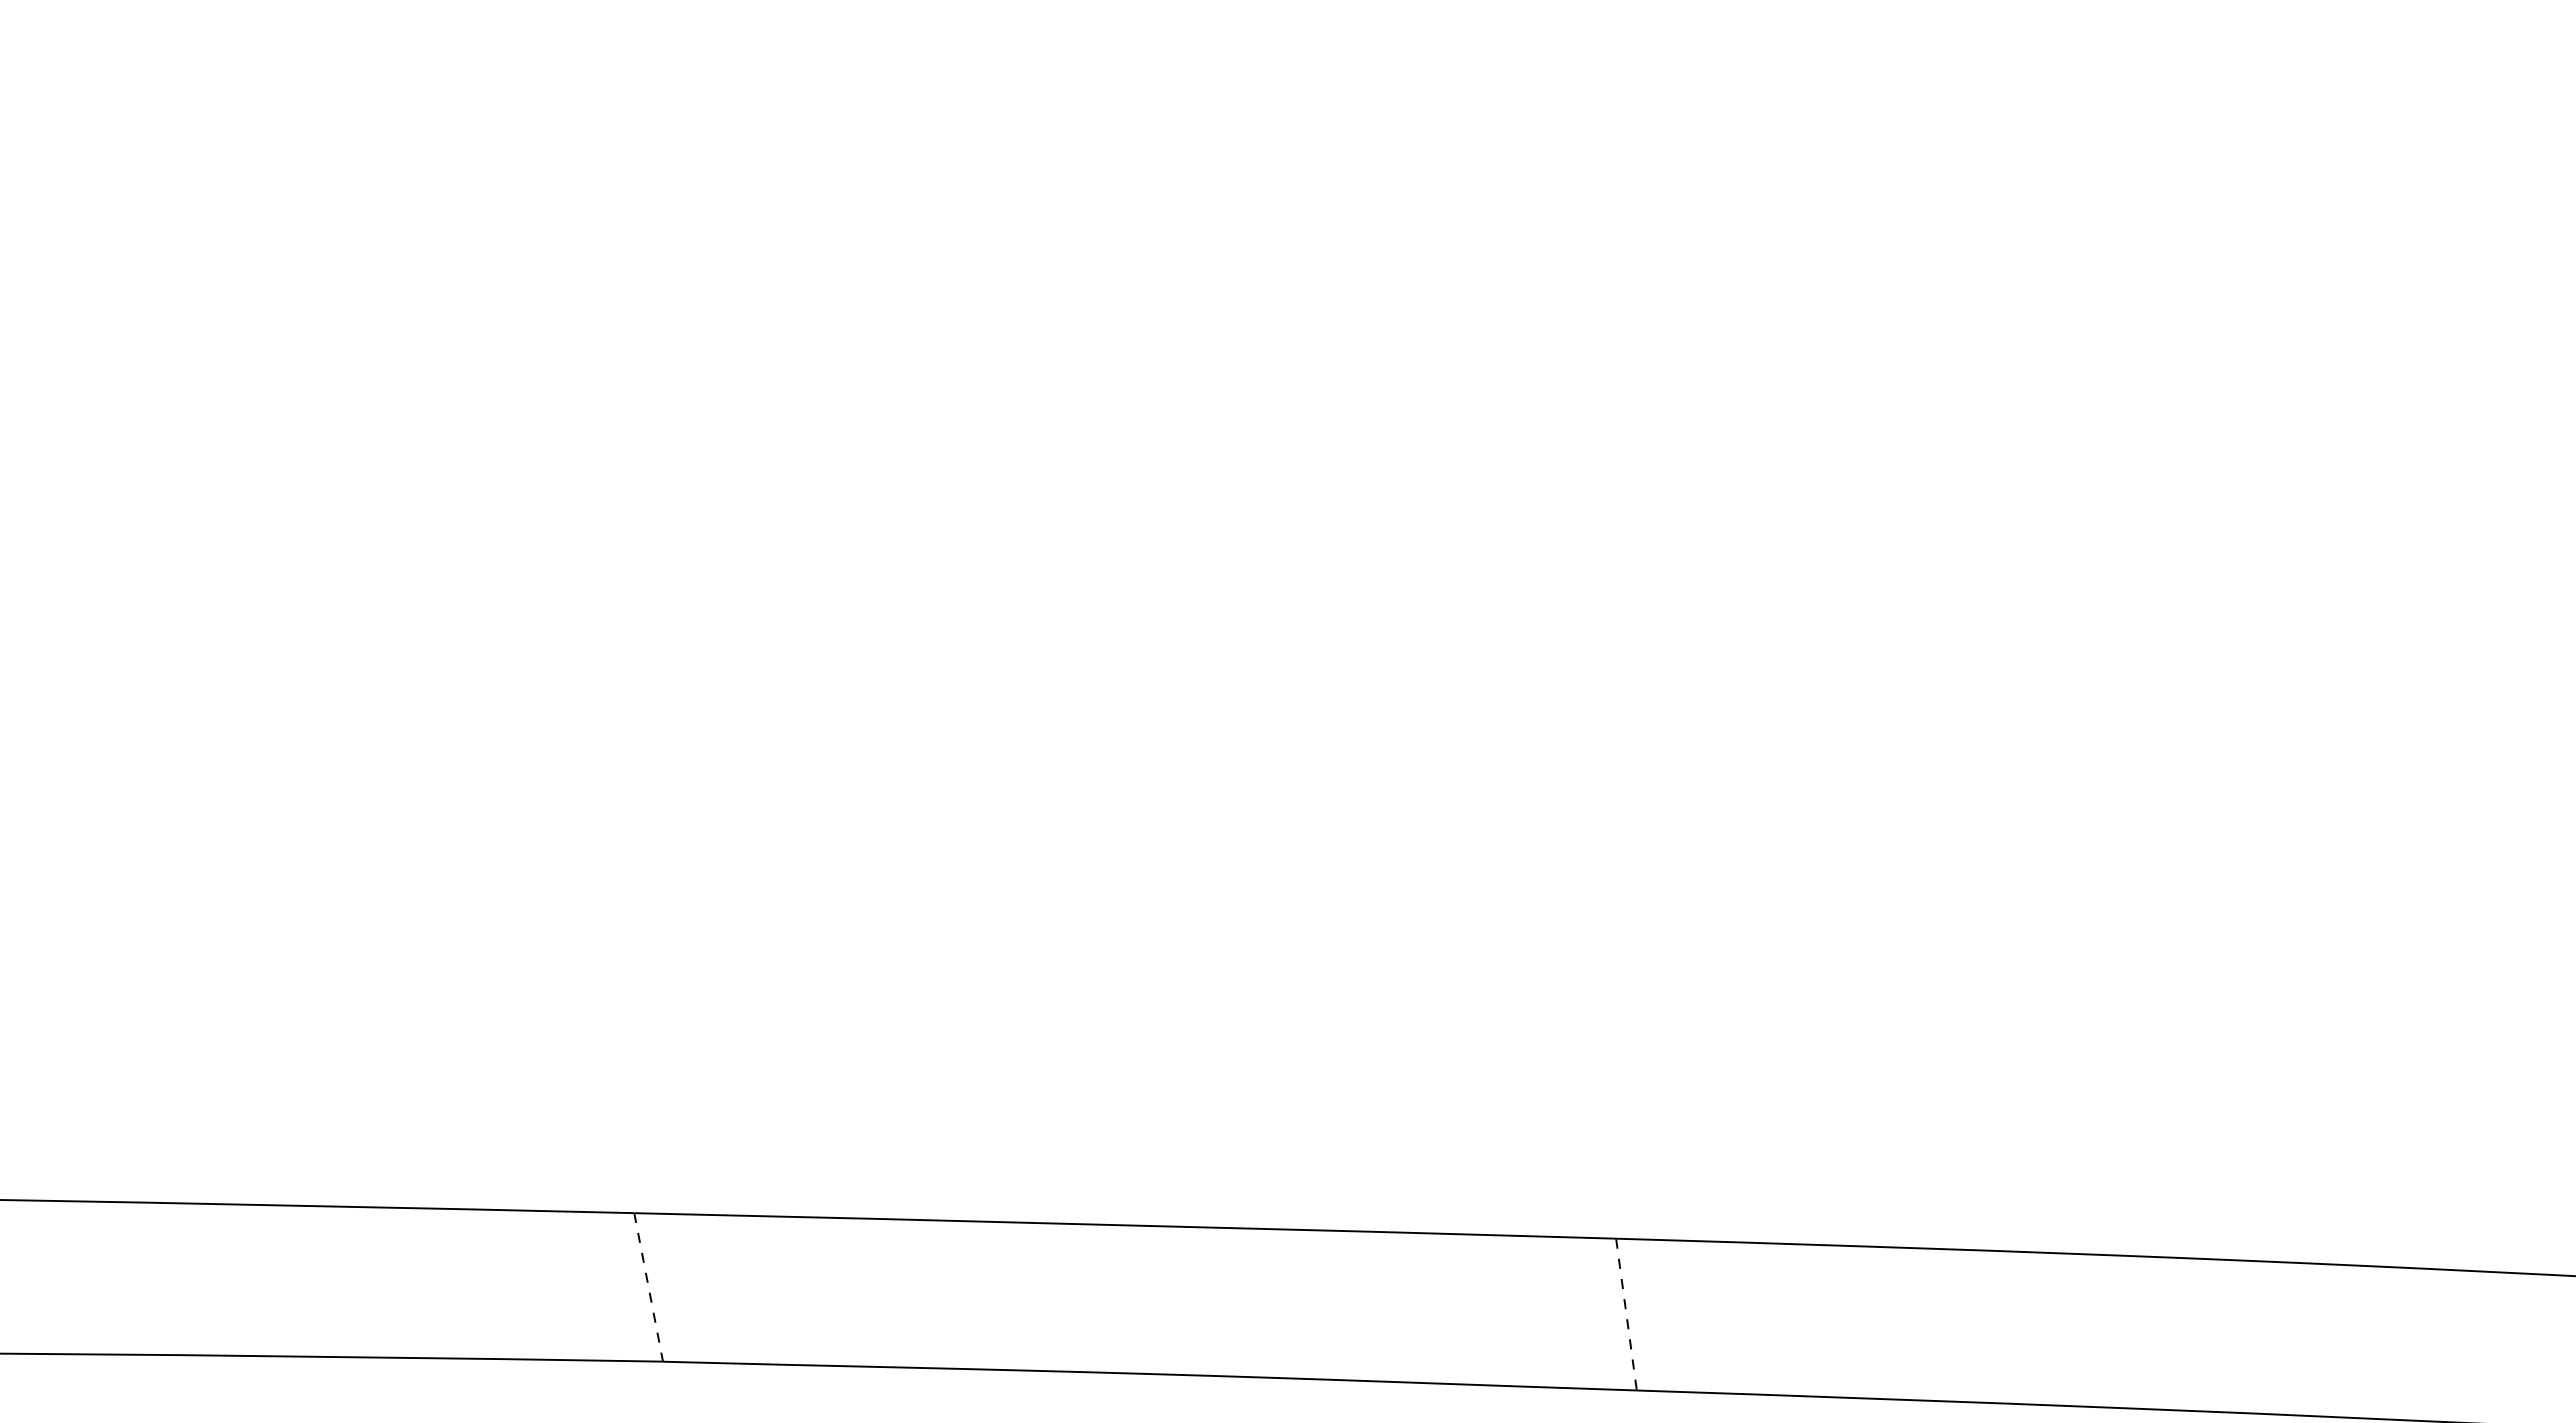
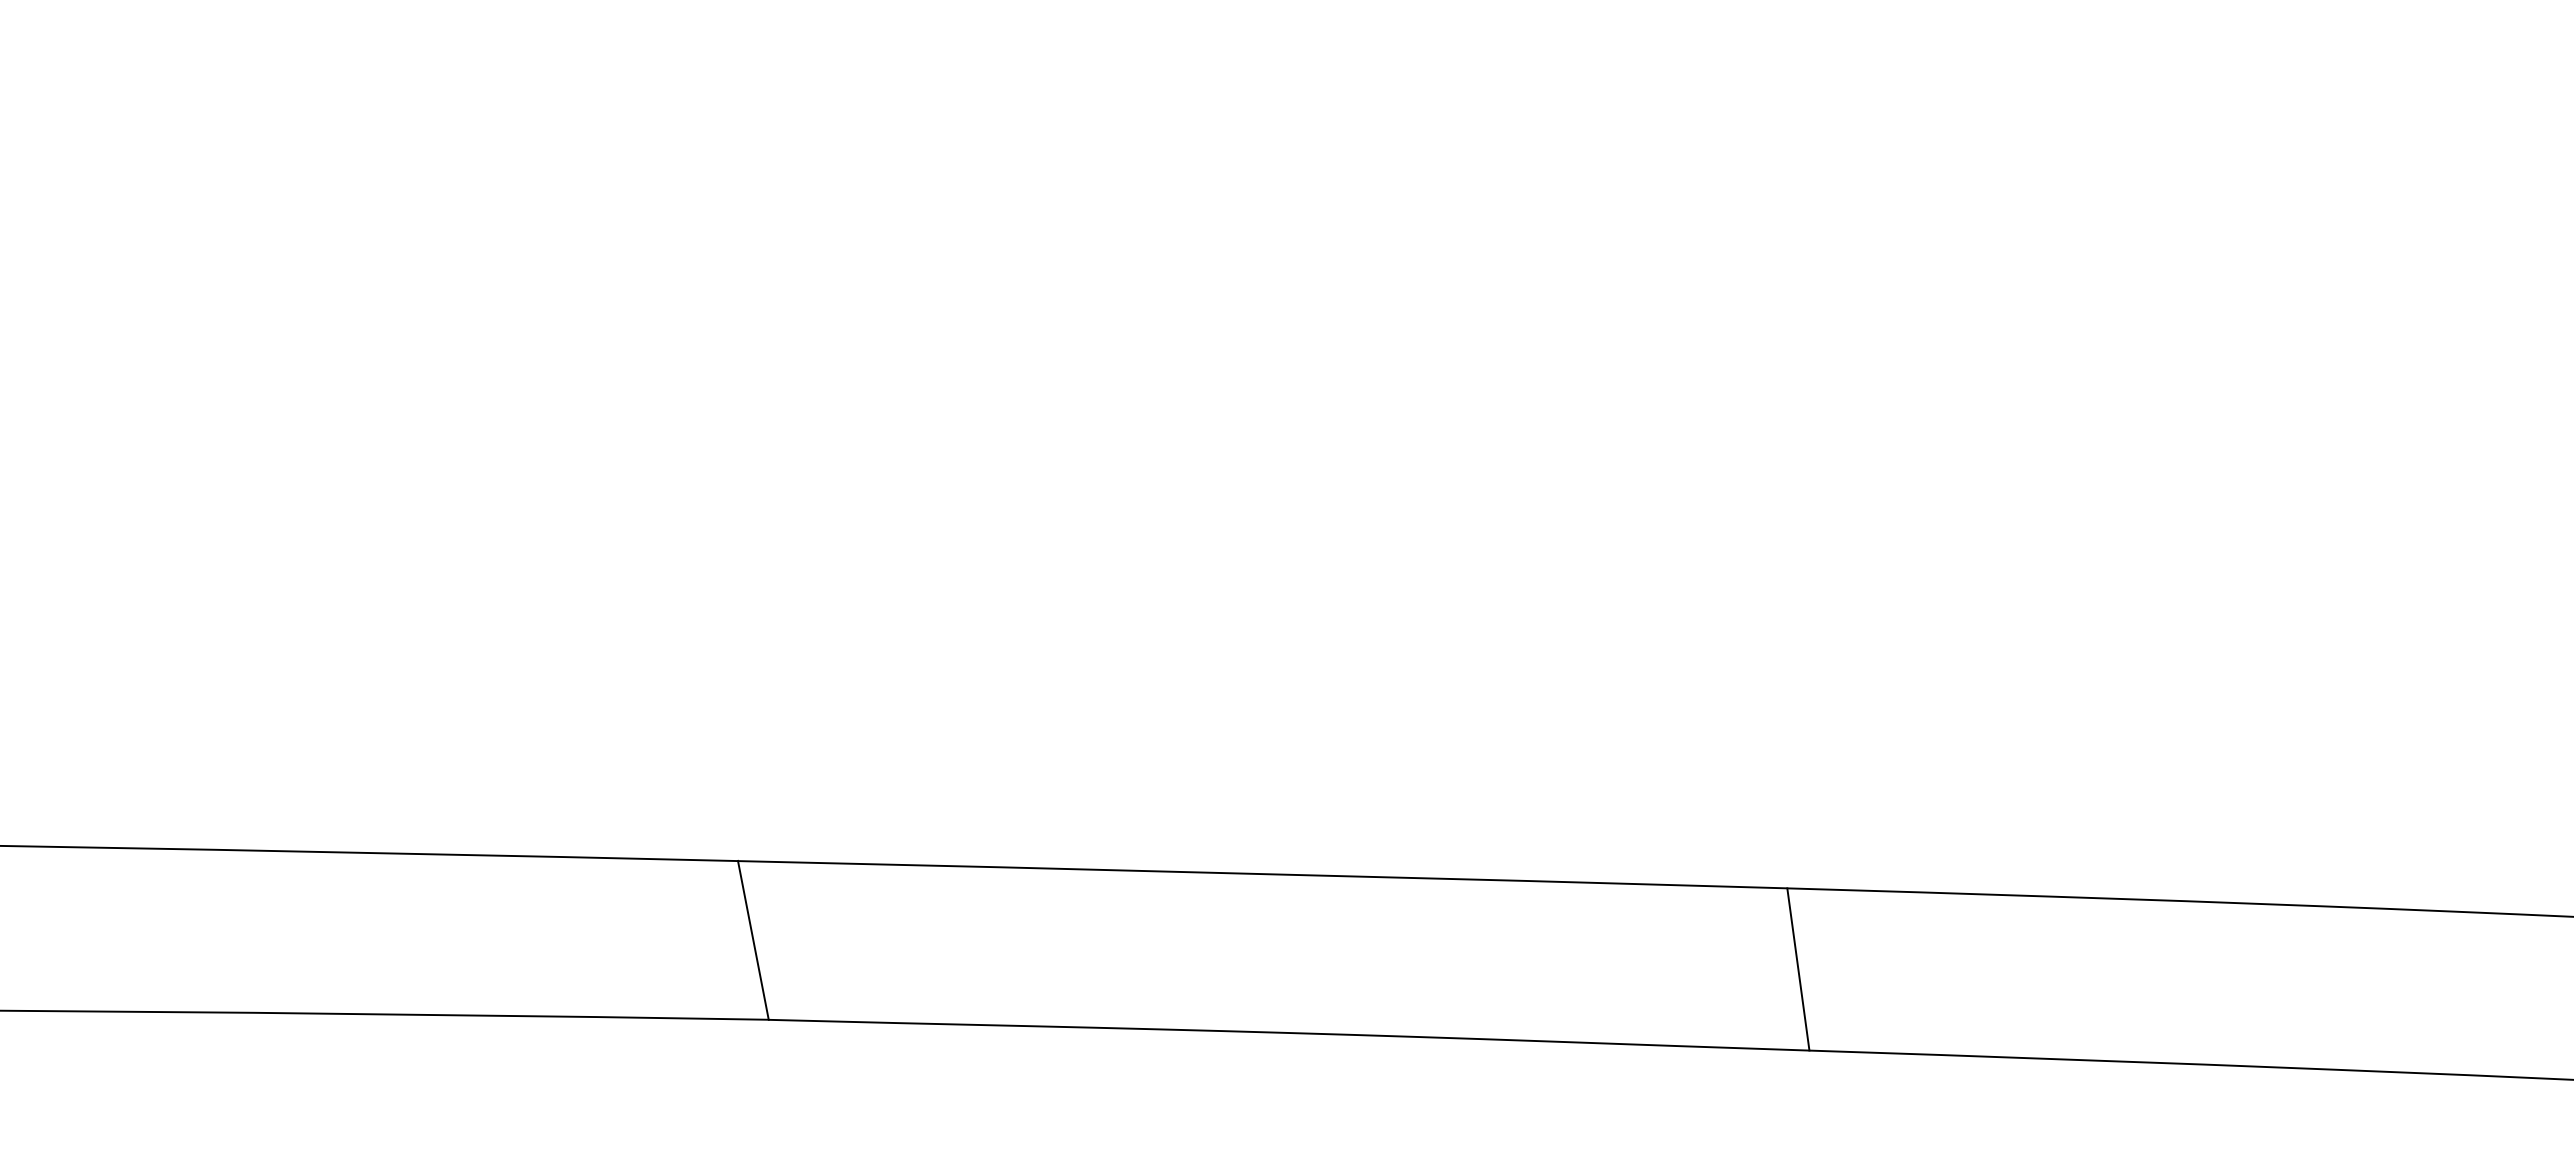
line: (648, 1287) -> (753, 940), dashed -> solid
line: (1626, 1314) -> (1798, 969), dashed -> solid

